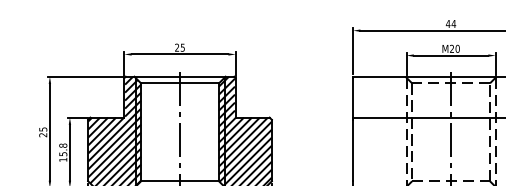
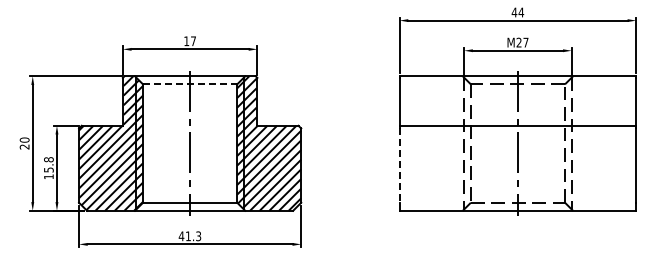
text: (179, 47) -> (189, 41), 25 -> 17
text: (457, 48) -> (525, 42), M20 -> M27
line: (180, 83) -> (190, 84), solid -> dashed
text: (43, 128) -> (24, 139), 25 -> 20
line: (353, 151) -> (399, 166), solid -> dashed

